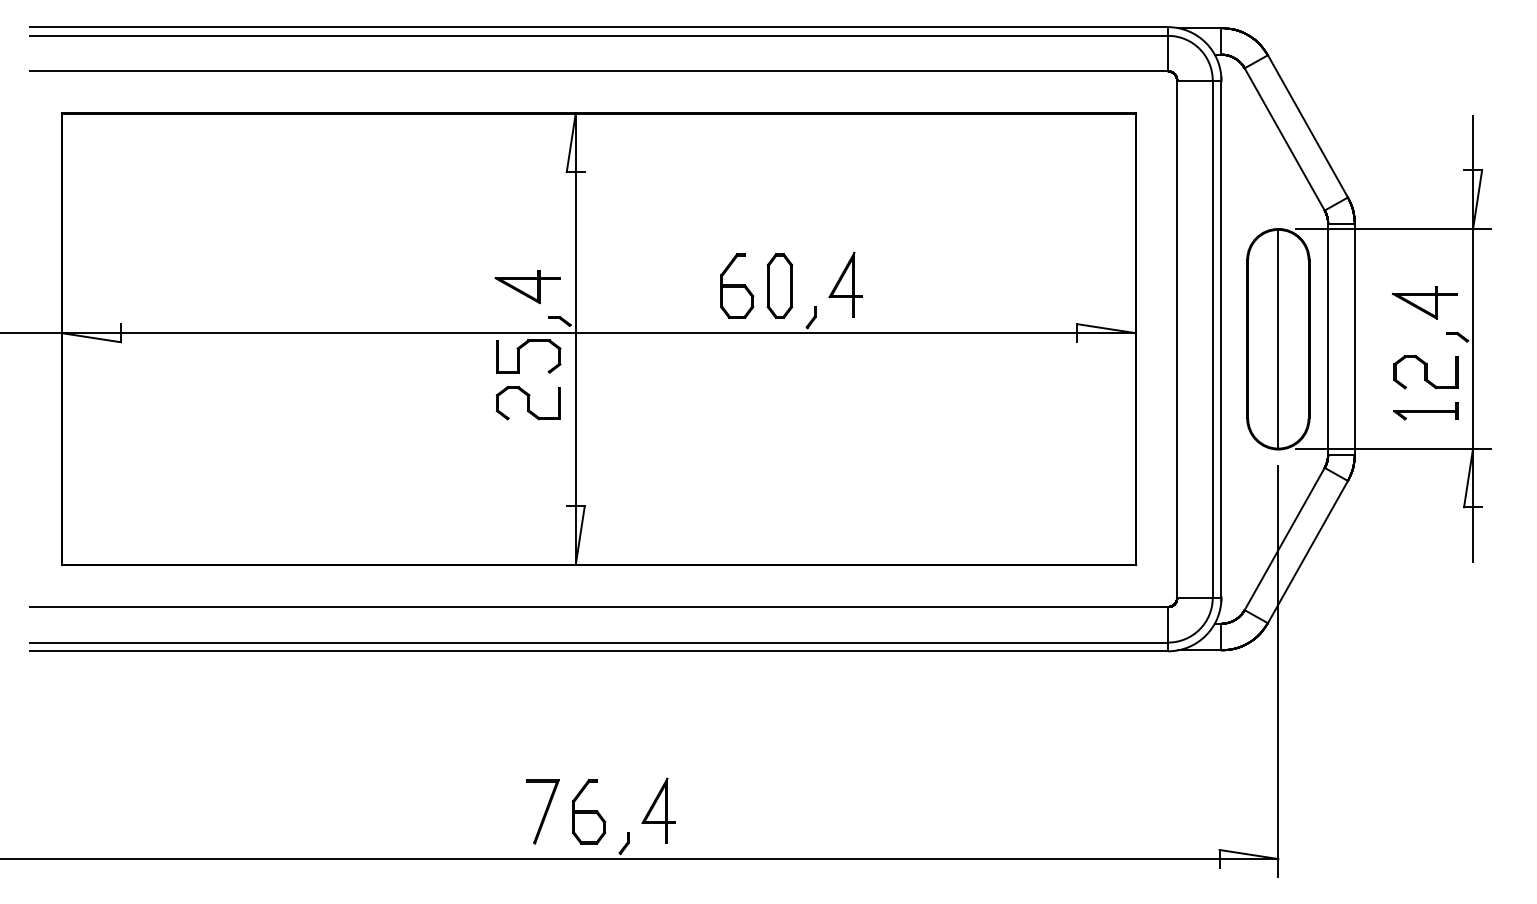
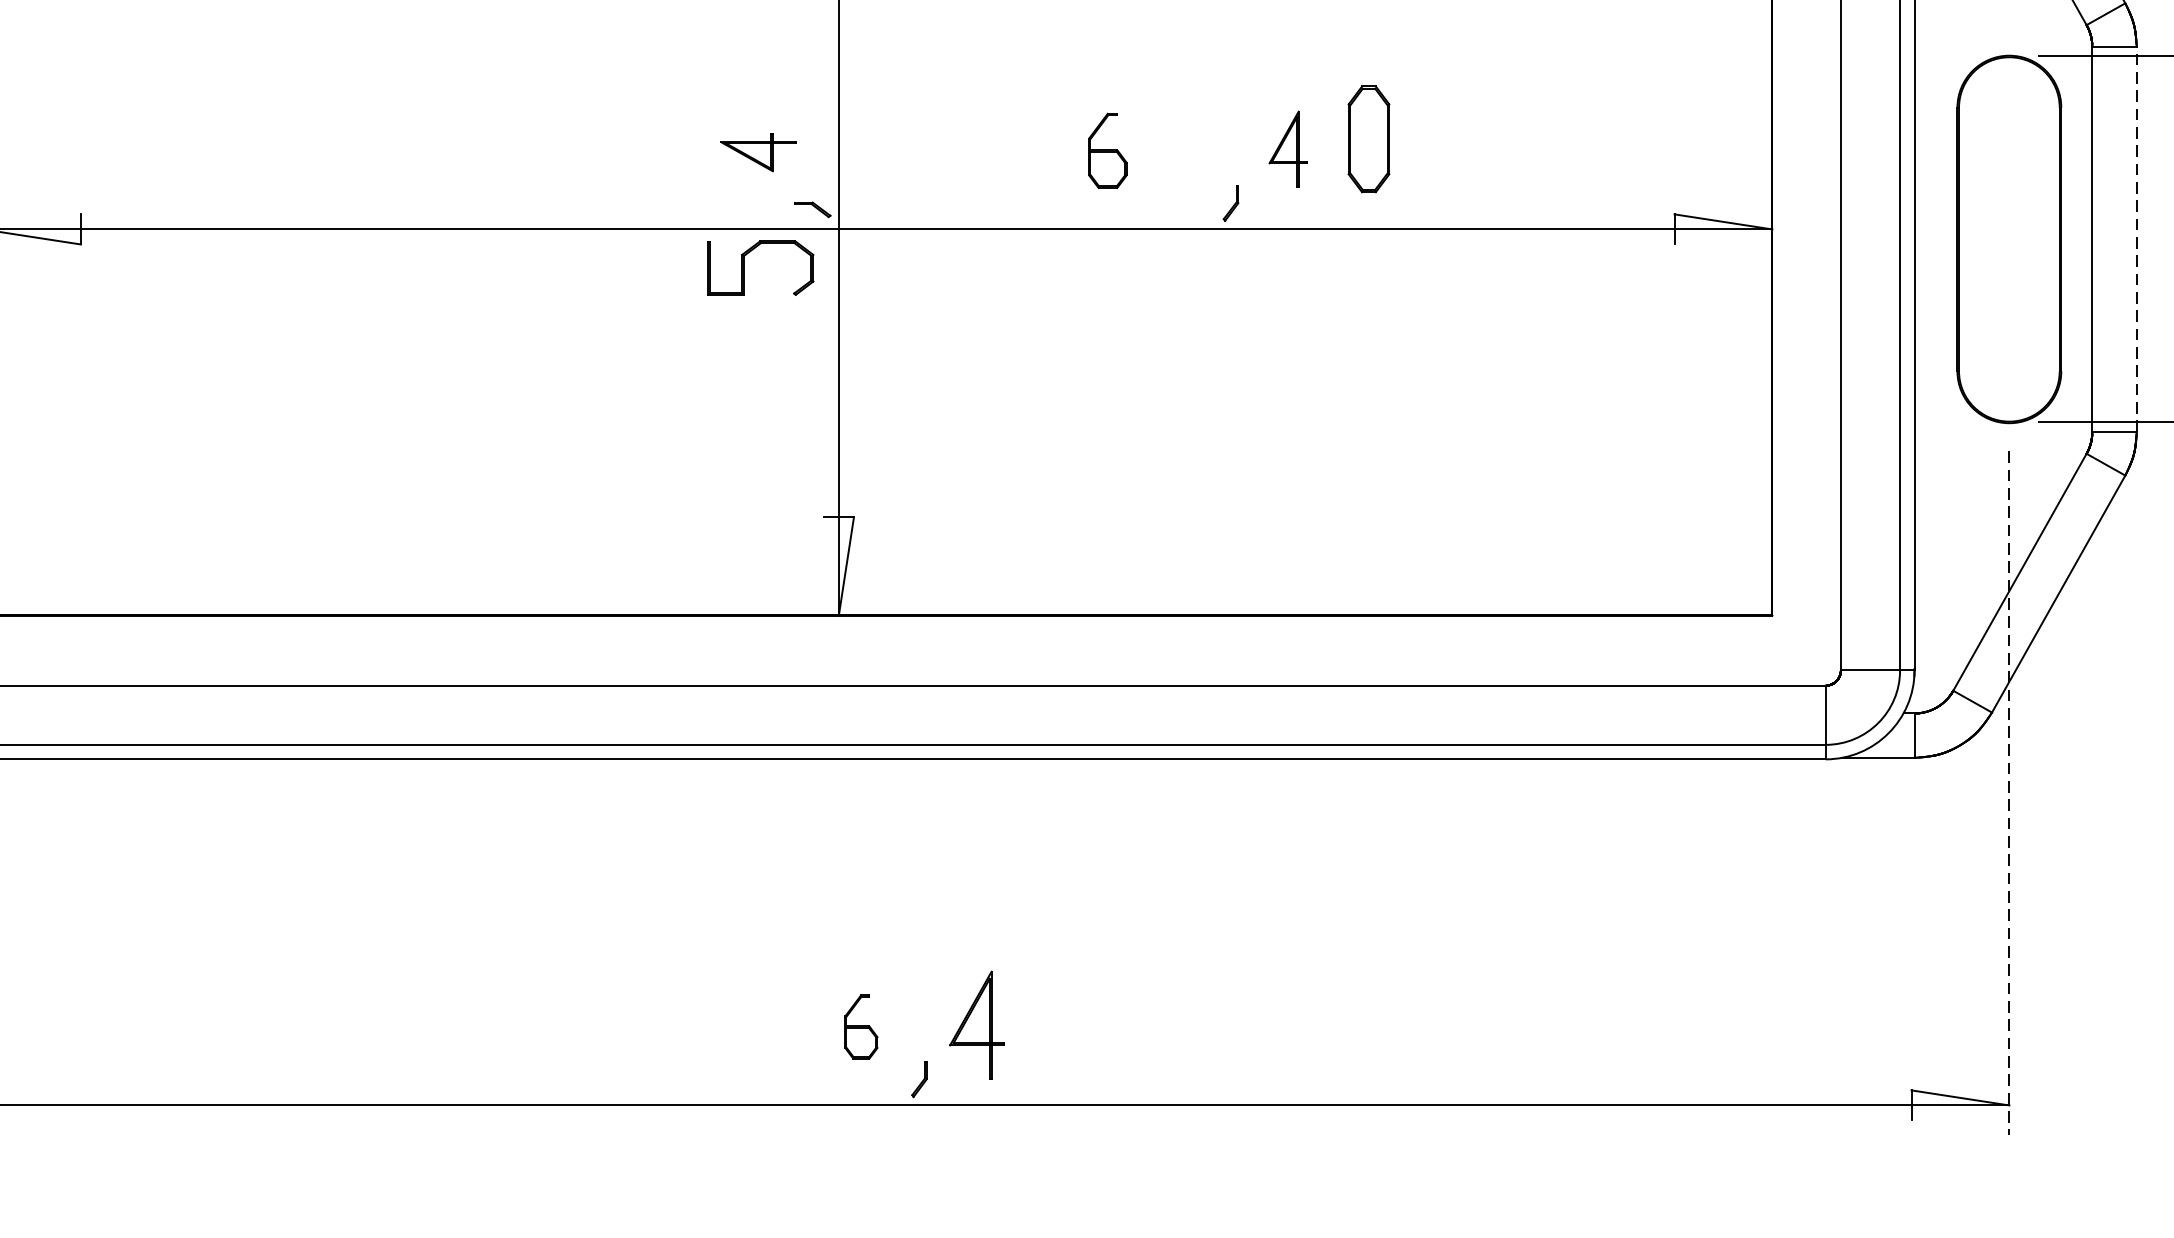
part: (845, 284) -> (1288, 148), size x0.7
part: (737, 285) -> (1108, 149), size x0.7
part: (779, 285) -> (1368, 138), moved
part: (527, 286) -> (758, 151), size x0.7
line: (1278, 338) -> (2009, 238), removed
line: (1354, 339) -> (2136, 239), solid -> dashed
part: (527, 403) -> (758, 346), removed
line: (1278, 672) -> (2009, 794), solid -> dashed
part: (542, 811) -> (783, 1026), removed
part: (589, 811) -> (861, 1026), size x0.6

